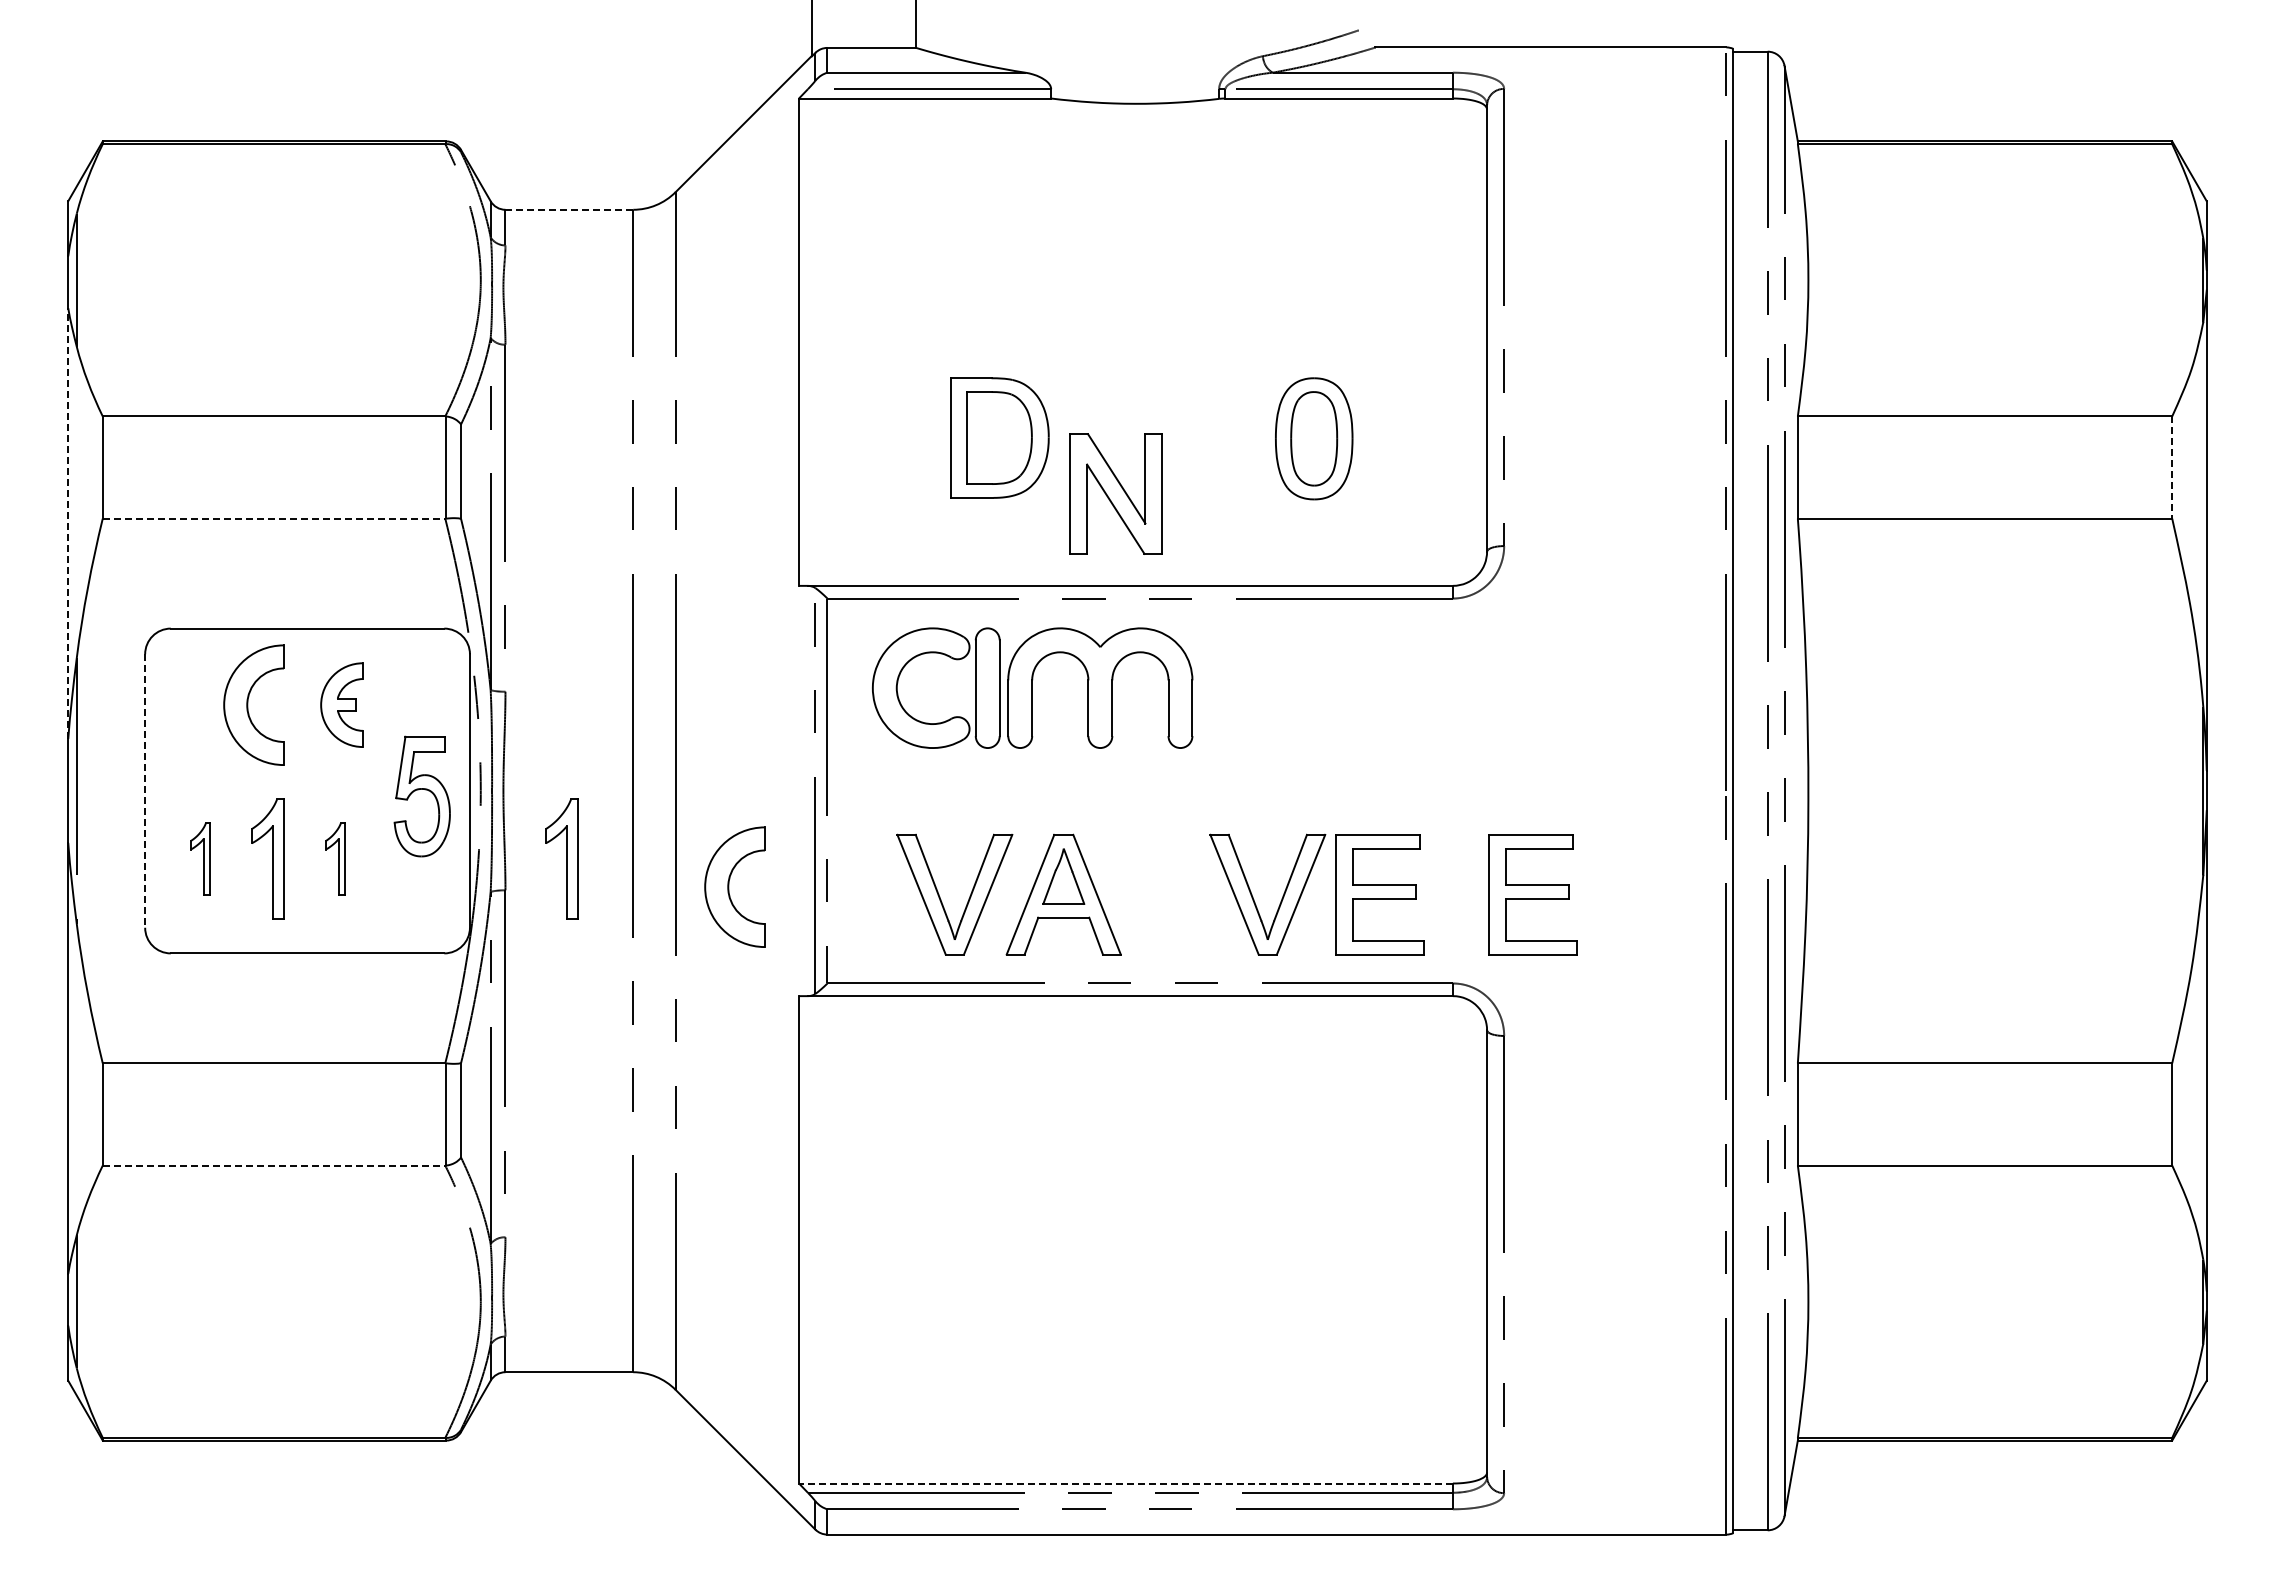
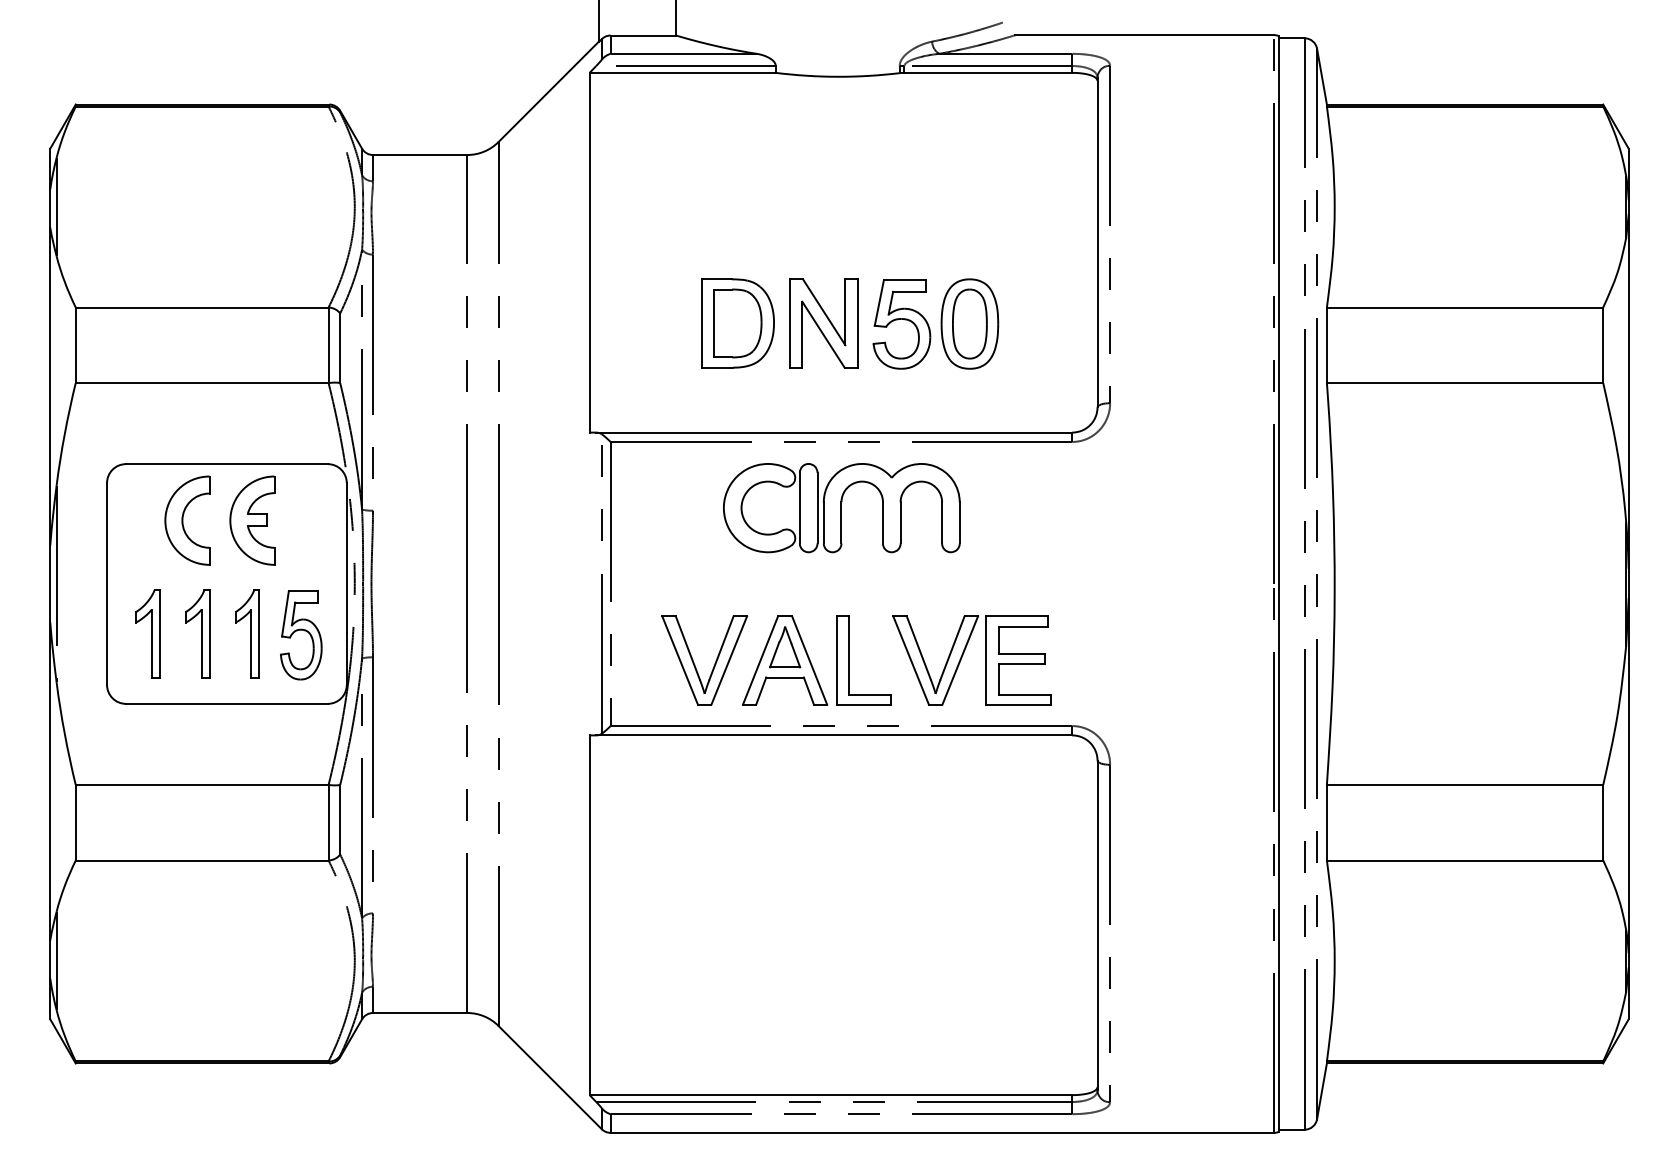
line: (569, 209) -> (420, 154), dashed -> solid
part: (1221, 432) -> (901, 319), added
line: (2172, 468) -> (1603, 345), dashed -> solid
part: (1115, 493) -> (823, 323), moved
line: (274, 518) -> (202, 382), dashed -> solid
line: (68, 523) -> (50, 386), dashed -> solid
part: (1032, 687) -> (841, 507), moved
part: (341, 704) -> (251, 520), size x1.43
part: (418, 790) -> (298, 630), moved
line: (145, 791) -> (107, 584), dashed -> solid
part: (200, 858) -> (147, 633), size x1.67
part: (335, 858) -> (247, 633), size x1.67
part: (561, 858) -> (414, 633), removed
part: (734, 886) -> (542, 654), removed
part: (1150, 894) -> (849, 660), added
part: (1532, 894) -> (1131, 660), removed
line: (274, 1165) -> (202, 860), dashed -> solid
line: (1125, 1483) -> (830, 1095), dashed -> solid

